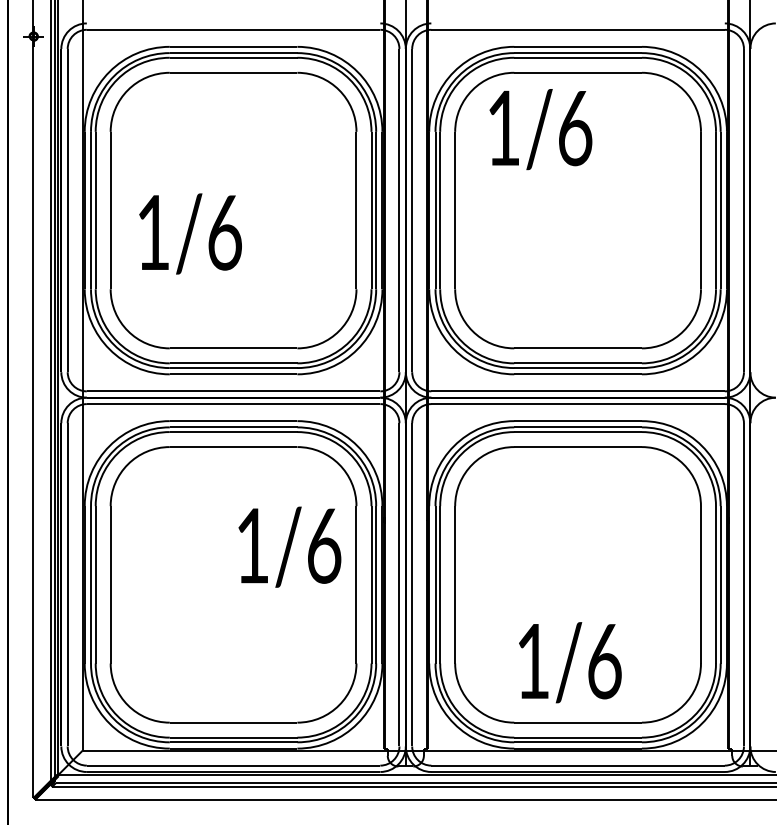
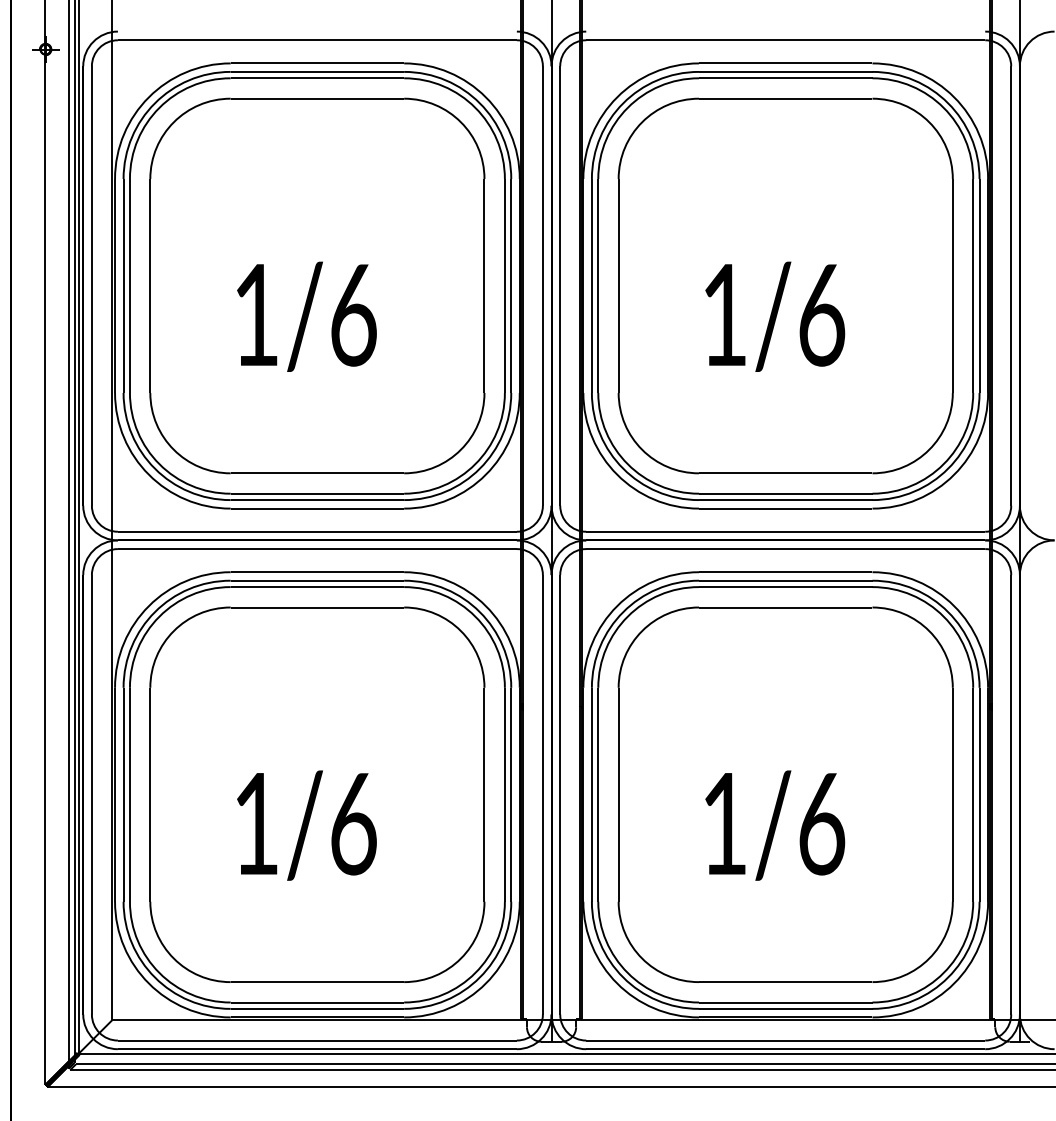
text: (541, 129) -> (775, 316), moved
text: (190, 233) -> (306, 316), moved
text: (289, 547) -> (306, 825), moved
text: (570, 662) -> (775, 825), moved

